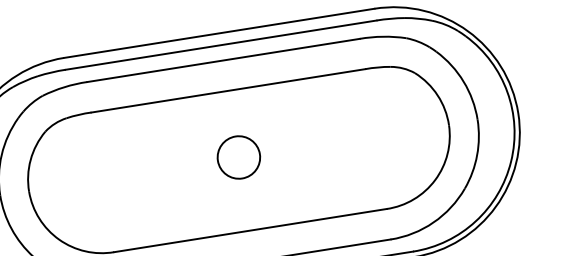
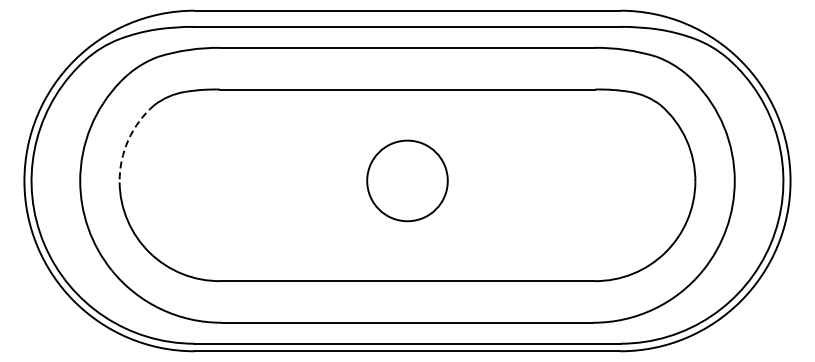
circle: (238, 157) -> (407, 180), size x1.4
arc: (30, 160) -> (128, 140), solid -> dashed

